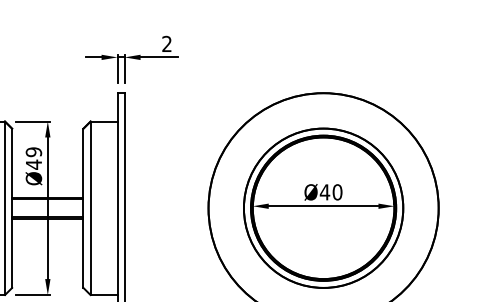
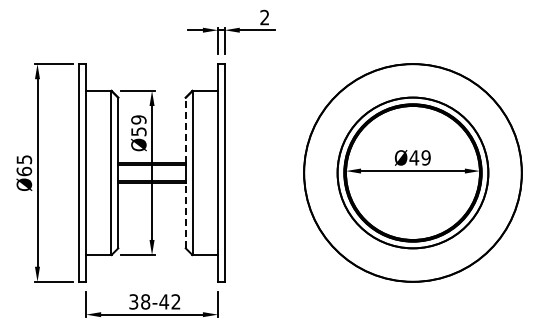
line: (83, 163) -> (185, 130), solid -> dashed
text: (33, 164) -> (138, 131), Ø49 -> Ø59
text: (336, 191) -> (425, 157), Ø40 -> Ø49
line: (83, 253) -> (185, 215), solid -> dashed

